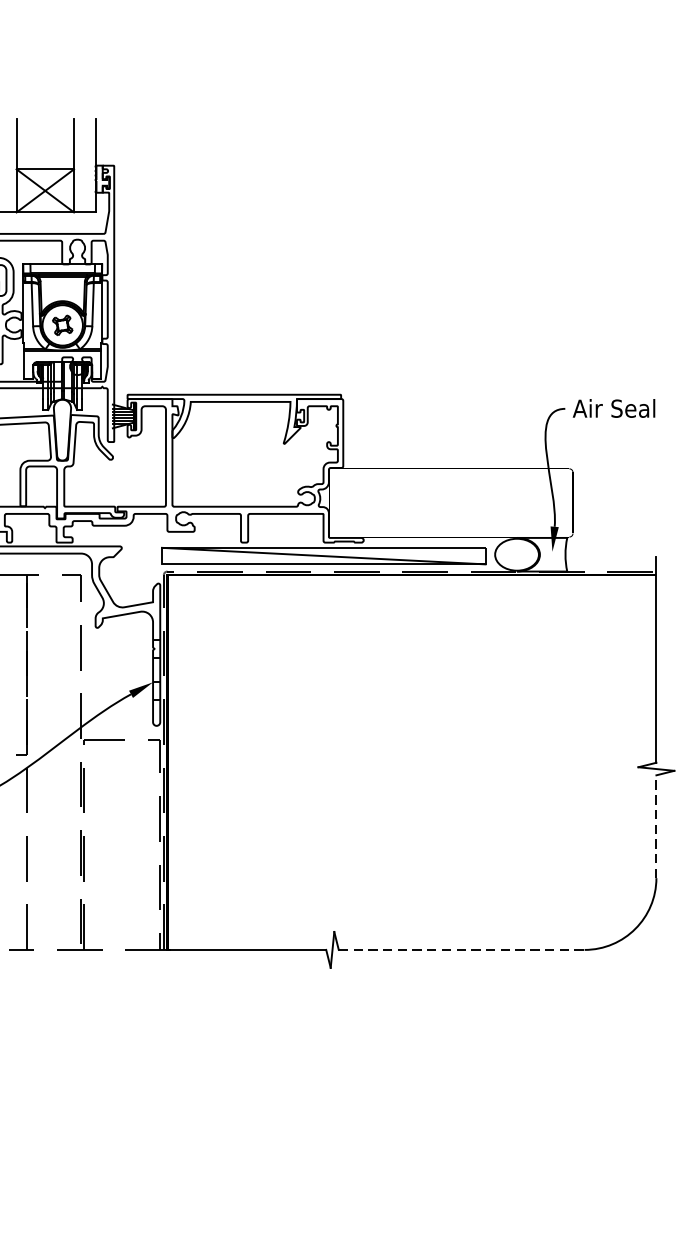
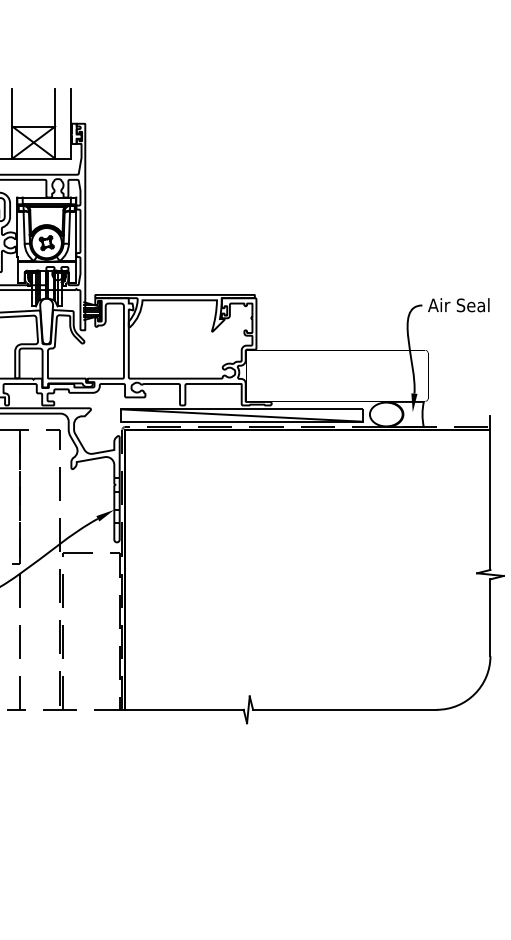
line: (656, 826) -> (490, 617), dashed -> solid
line: (461, 949) -> (344, 709), dashed -> solid

